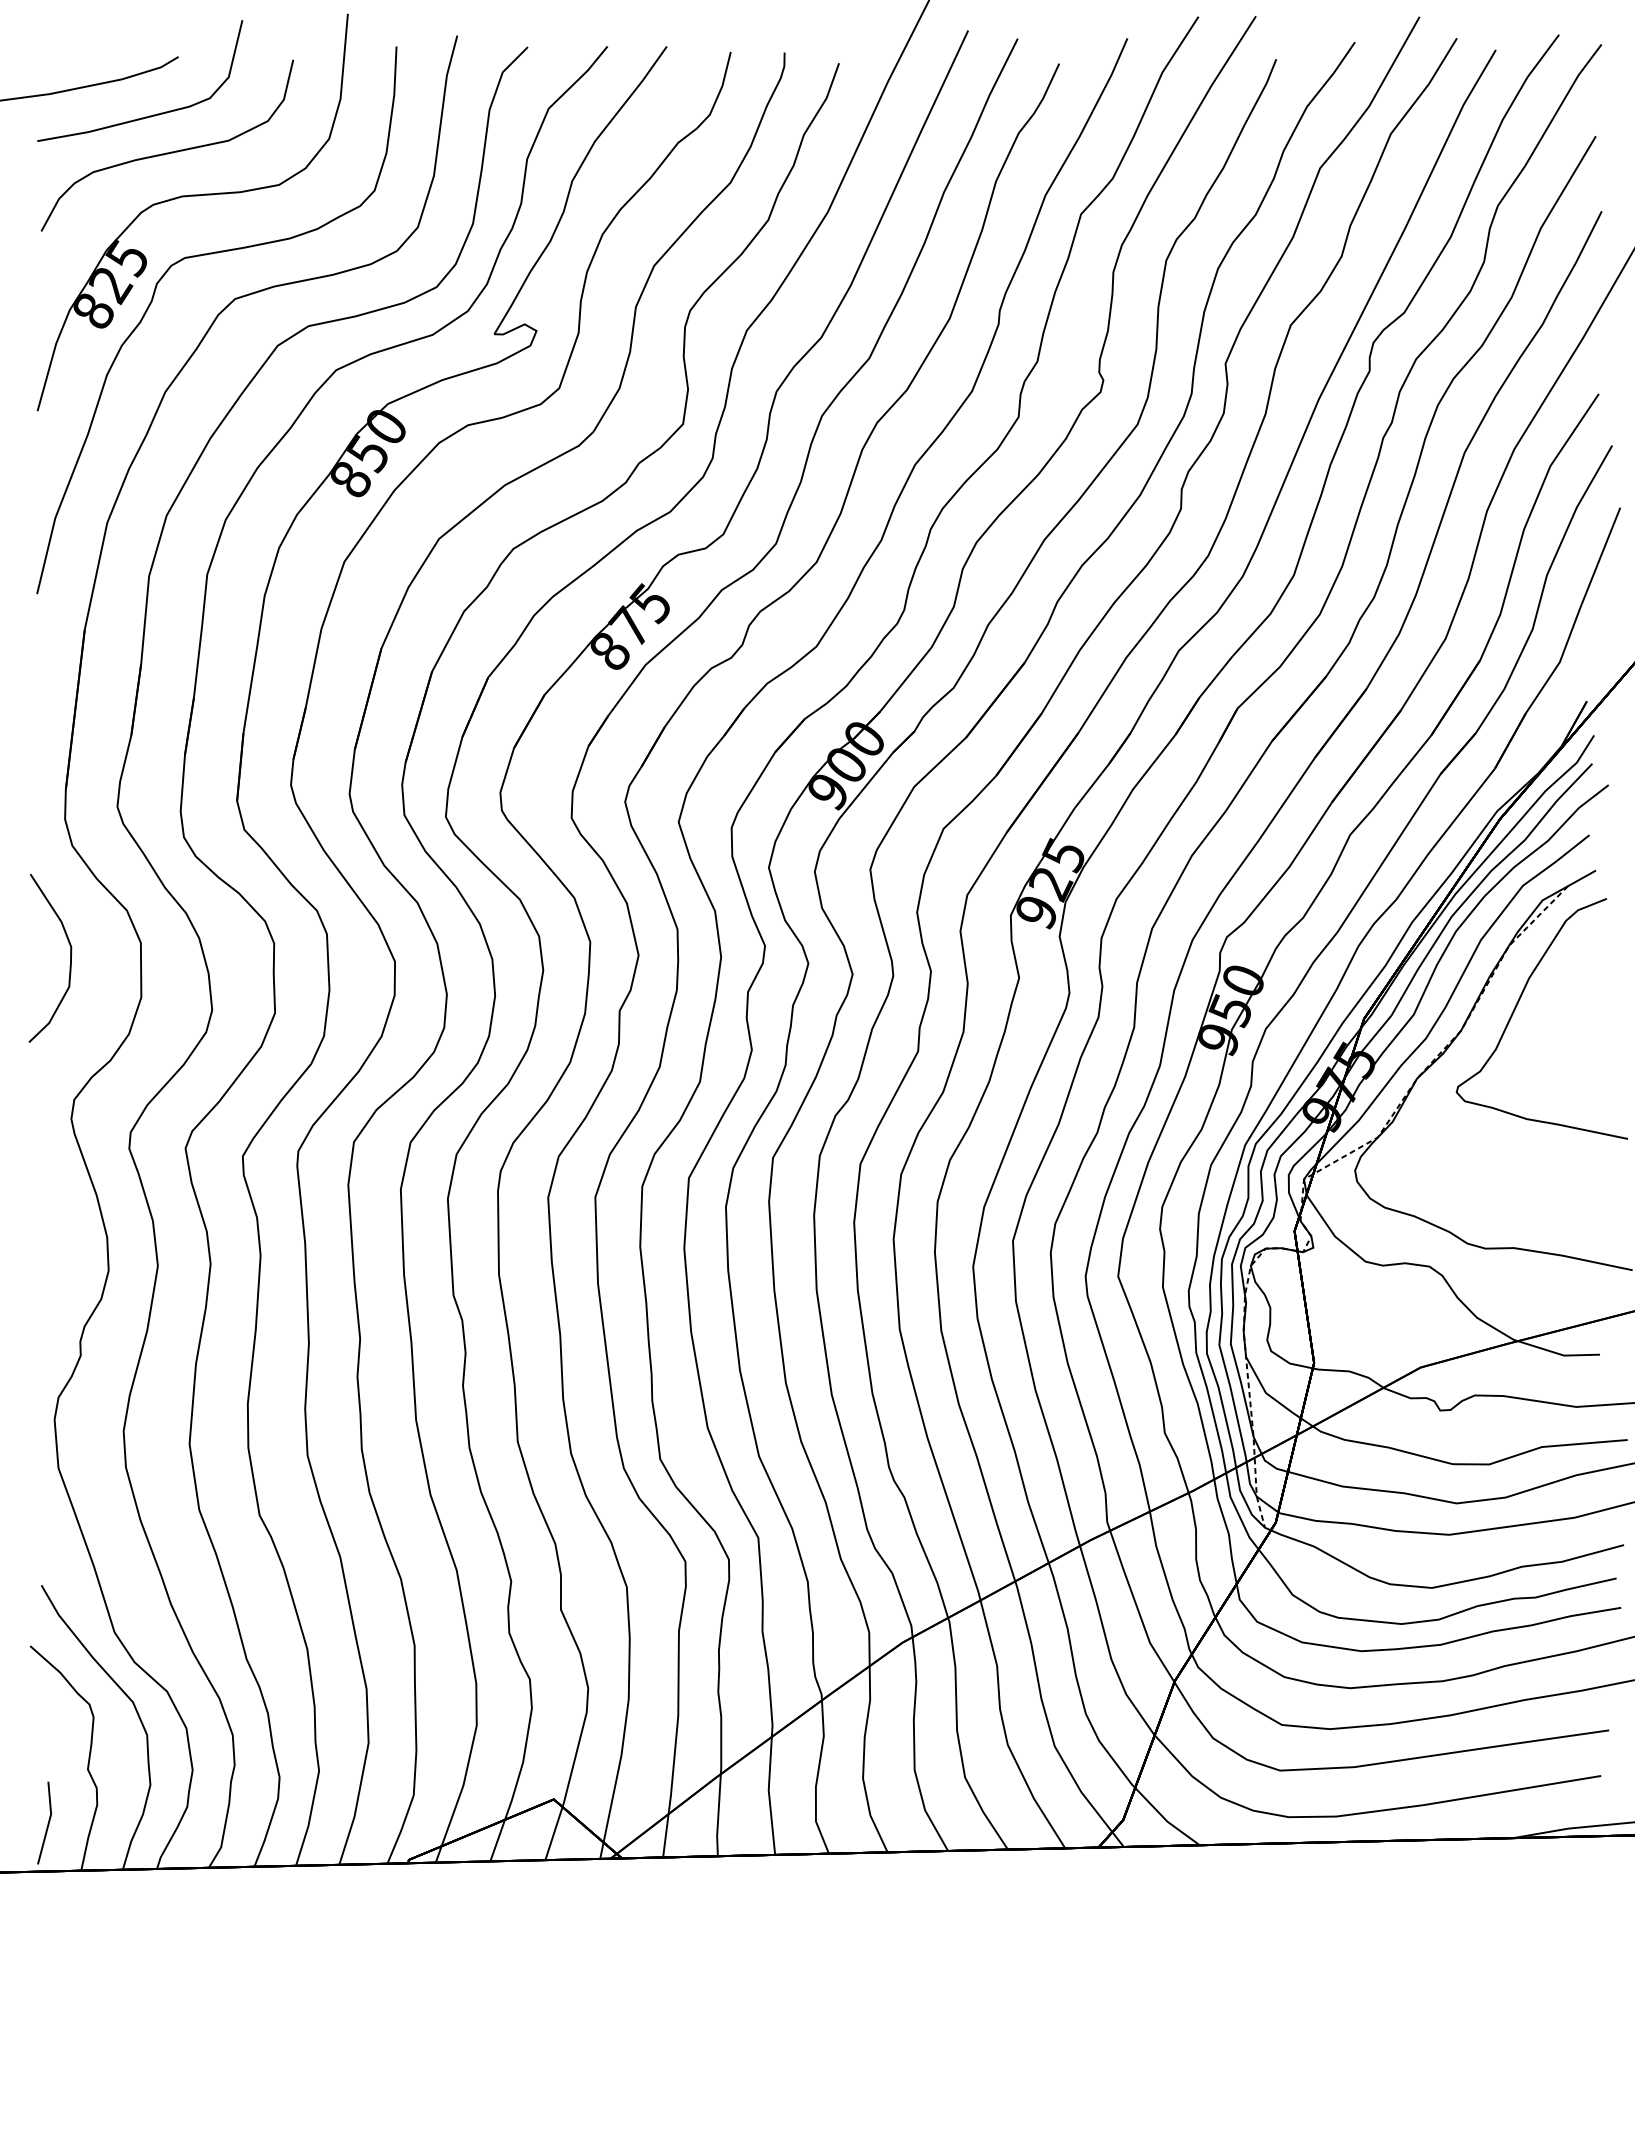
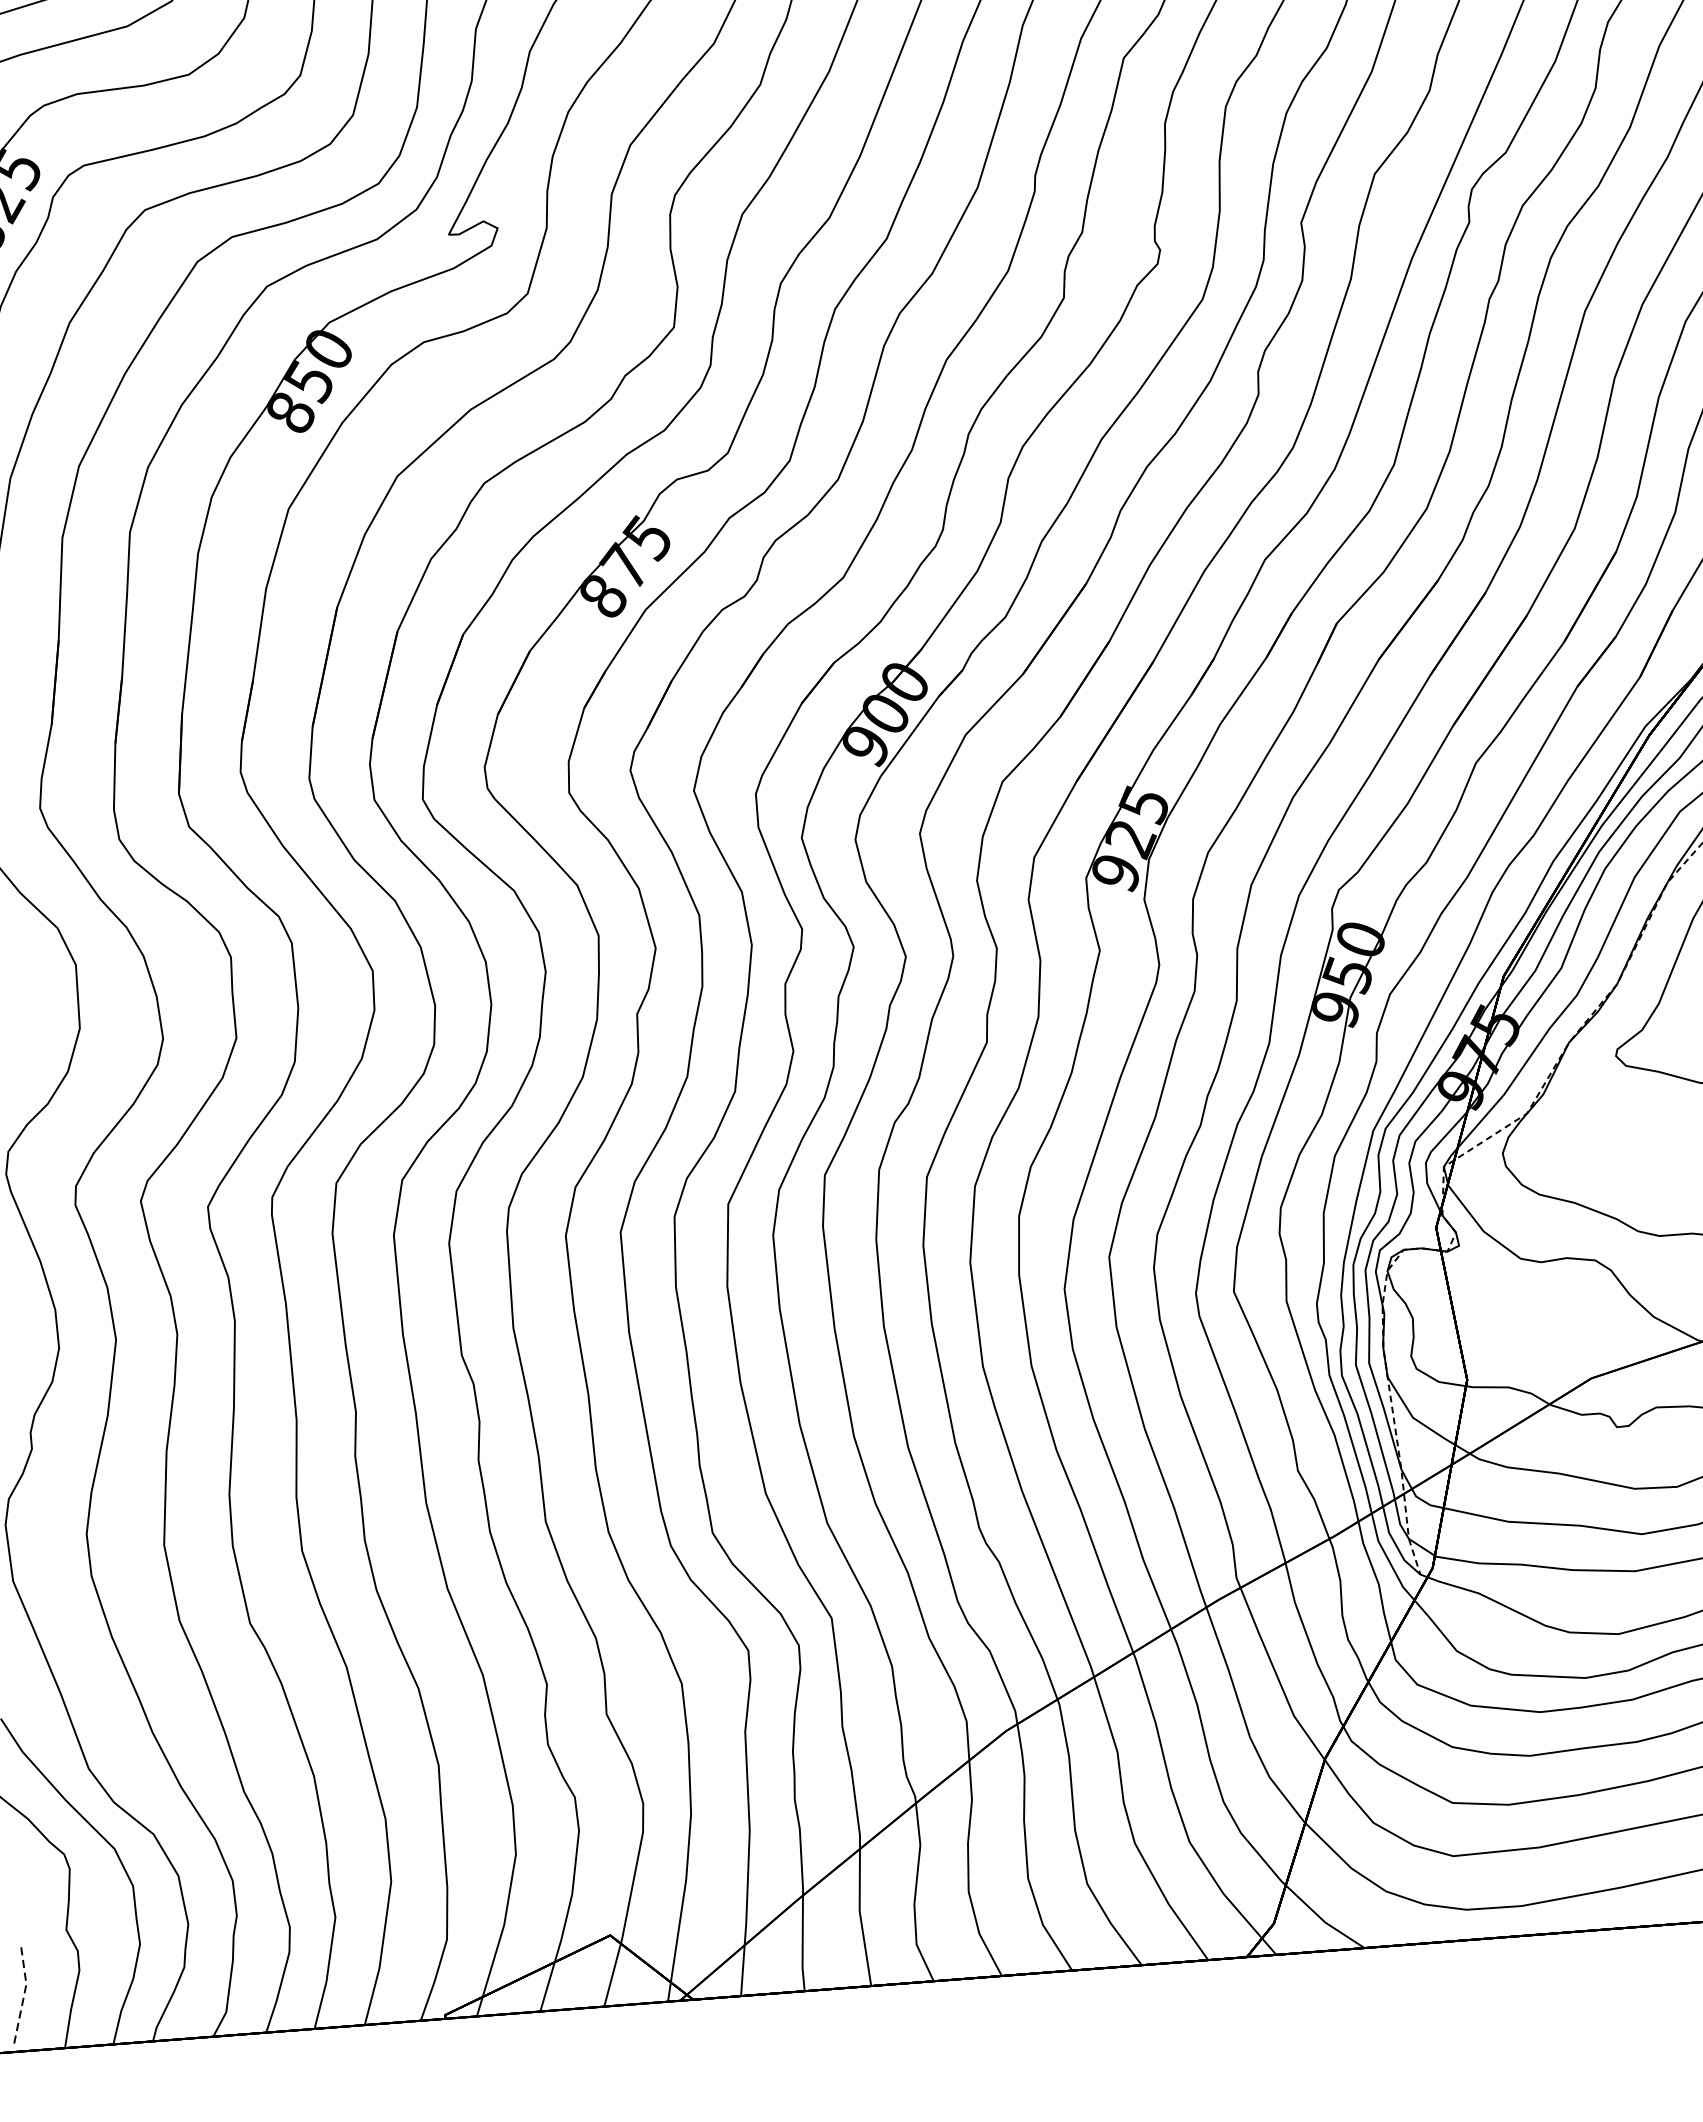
line: (48, 1822) -> (23, 1994), solid -> dashed

